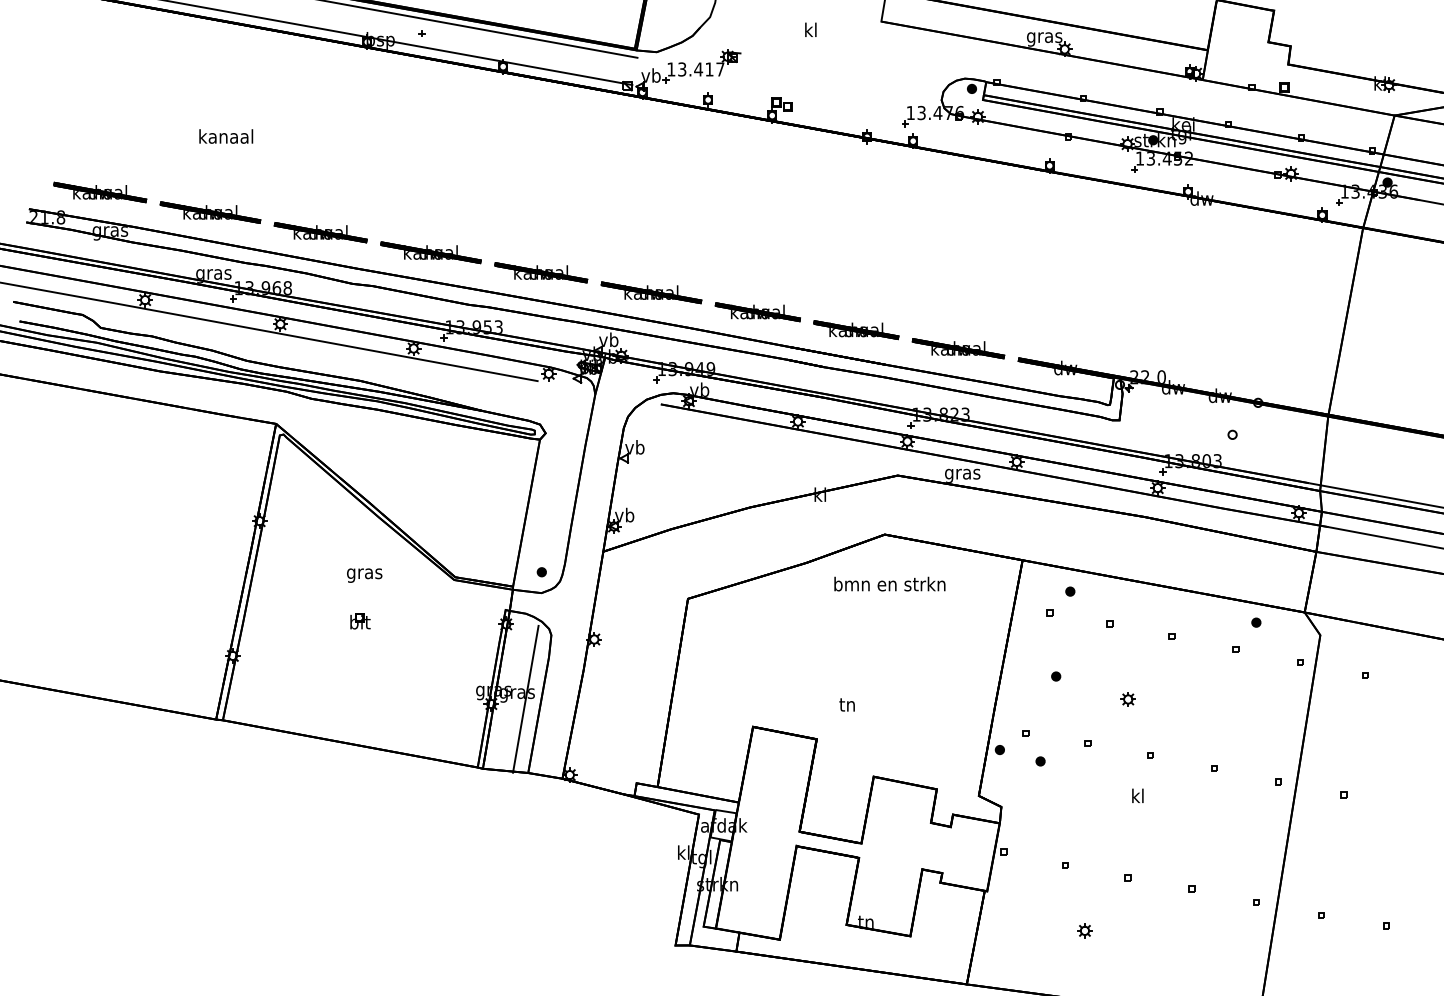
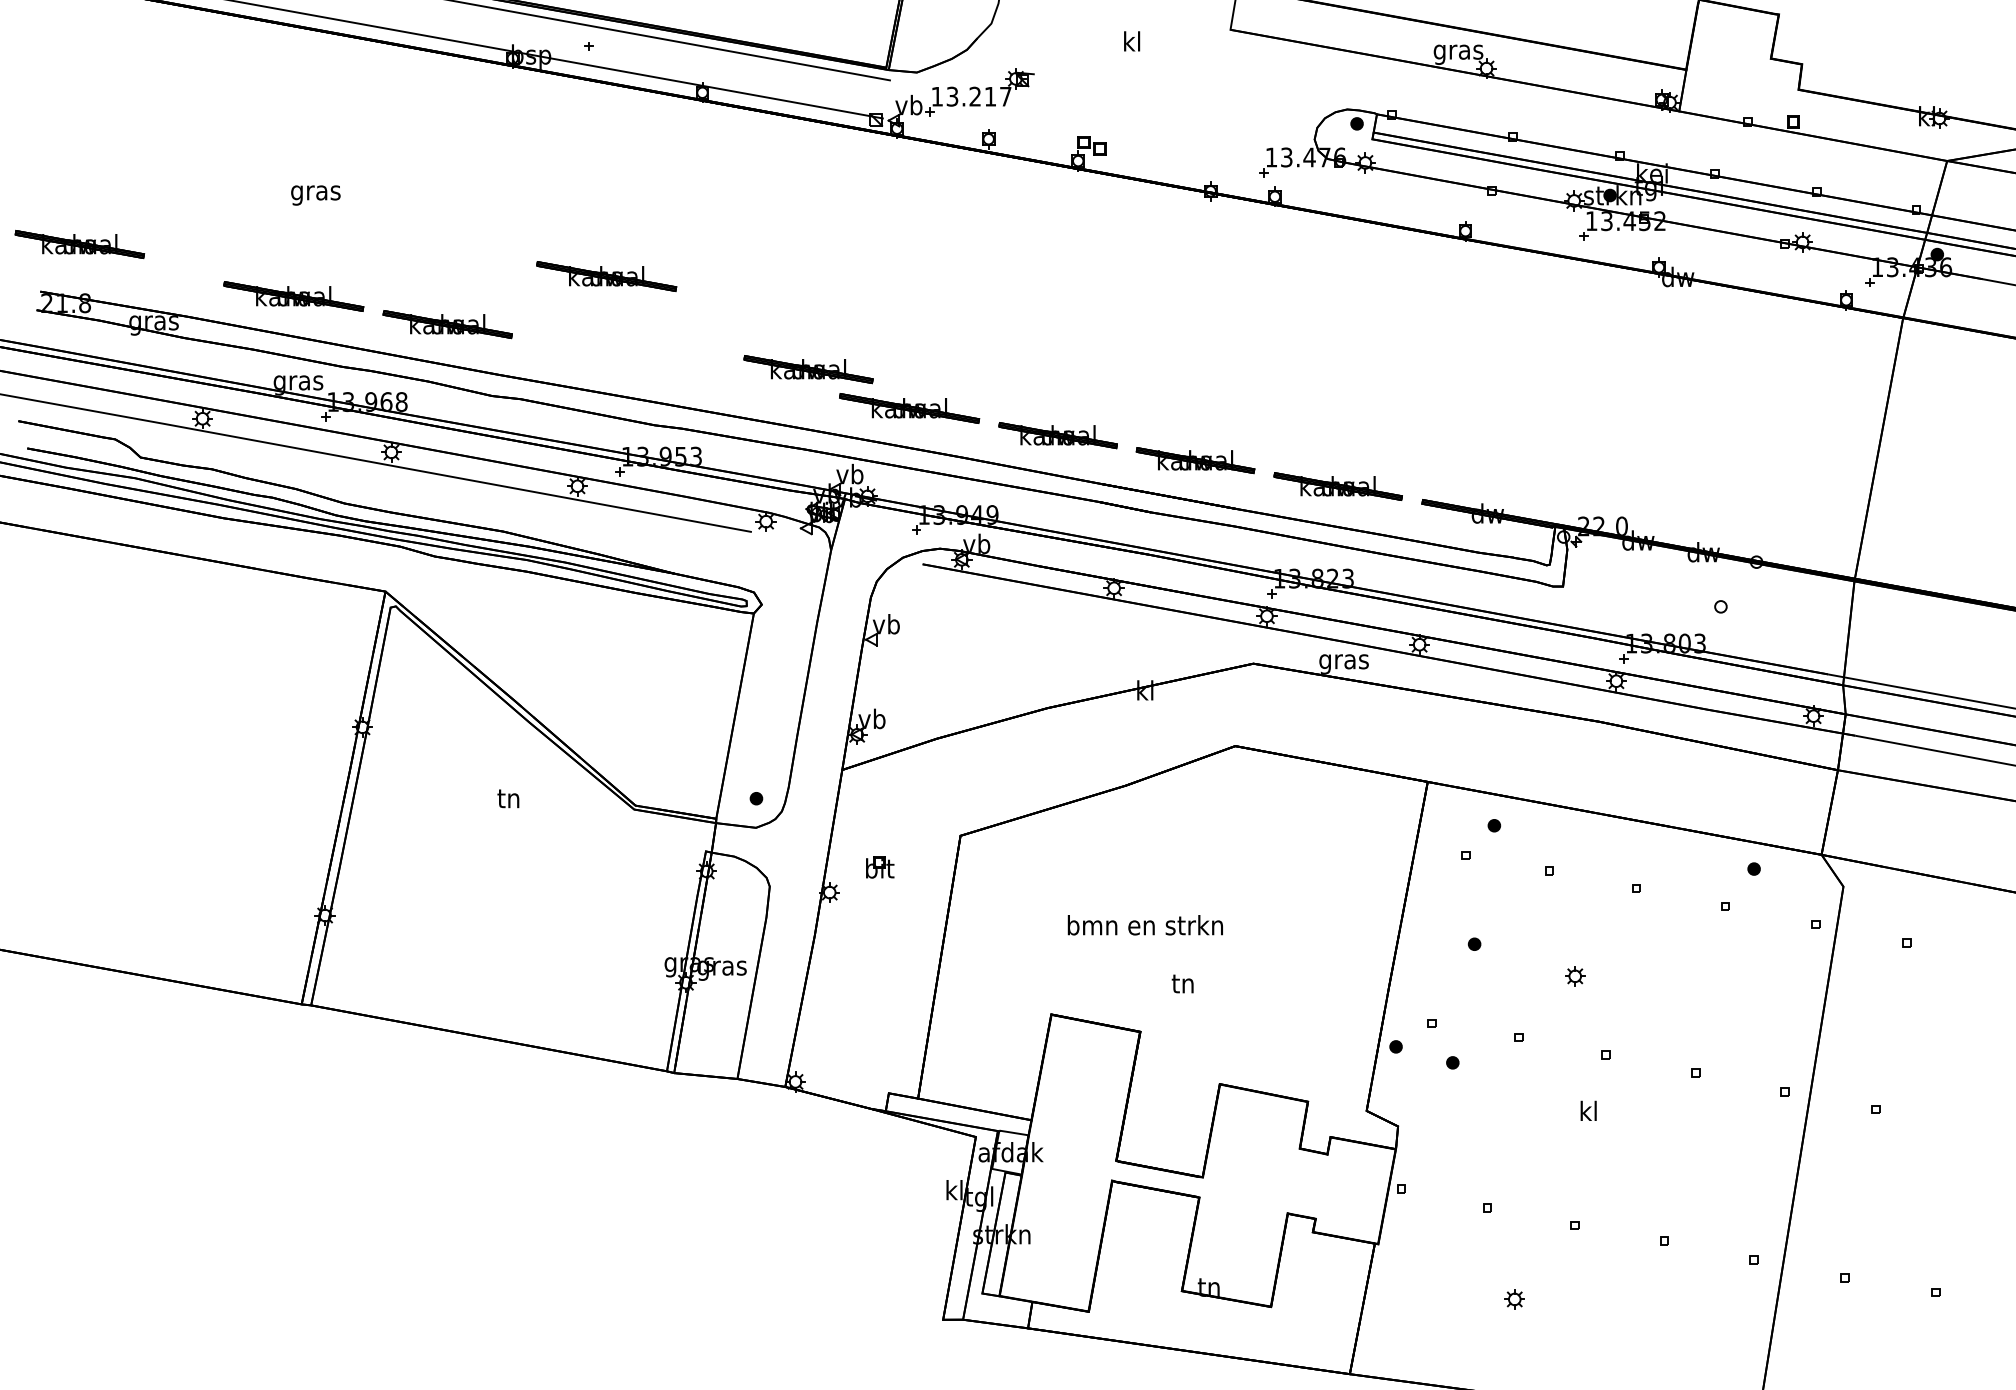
text: (698, 69) -> (975, 96), 13.417 -> 13.217
text: (226, 138) -> (315, 192), kanaal -> gras
part: (99, 192) -> (79, 244), moved
part: (430, 252) -> (606, 276), moved
part: (541, 272) -> (808, 369), moved
text: (364, 574) -> (508, 801), gras -> tn
text: (889, 584) -> (1144, 925), moved
part: (360, 621) -> (880, 867), moved
line: (525, 698) -> (733, 975), removed

